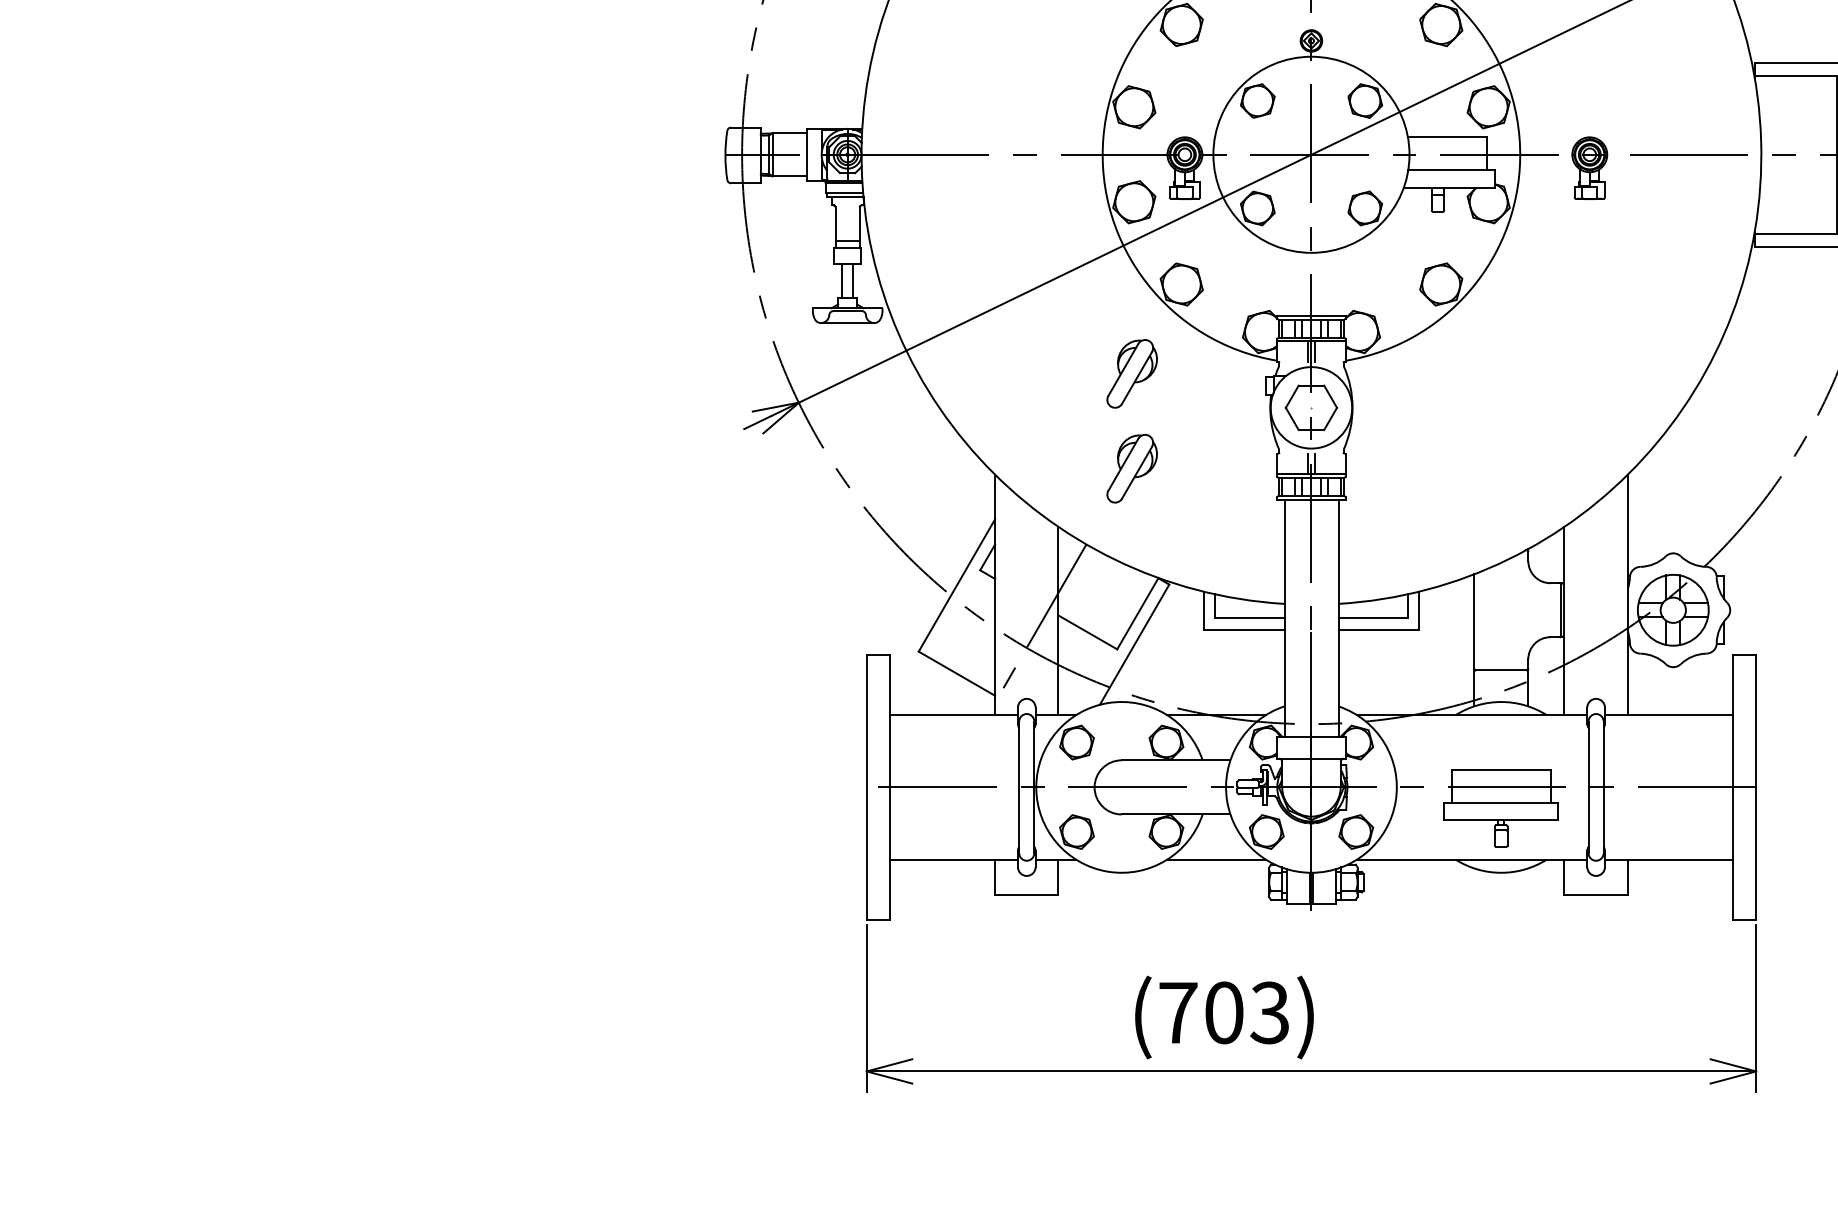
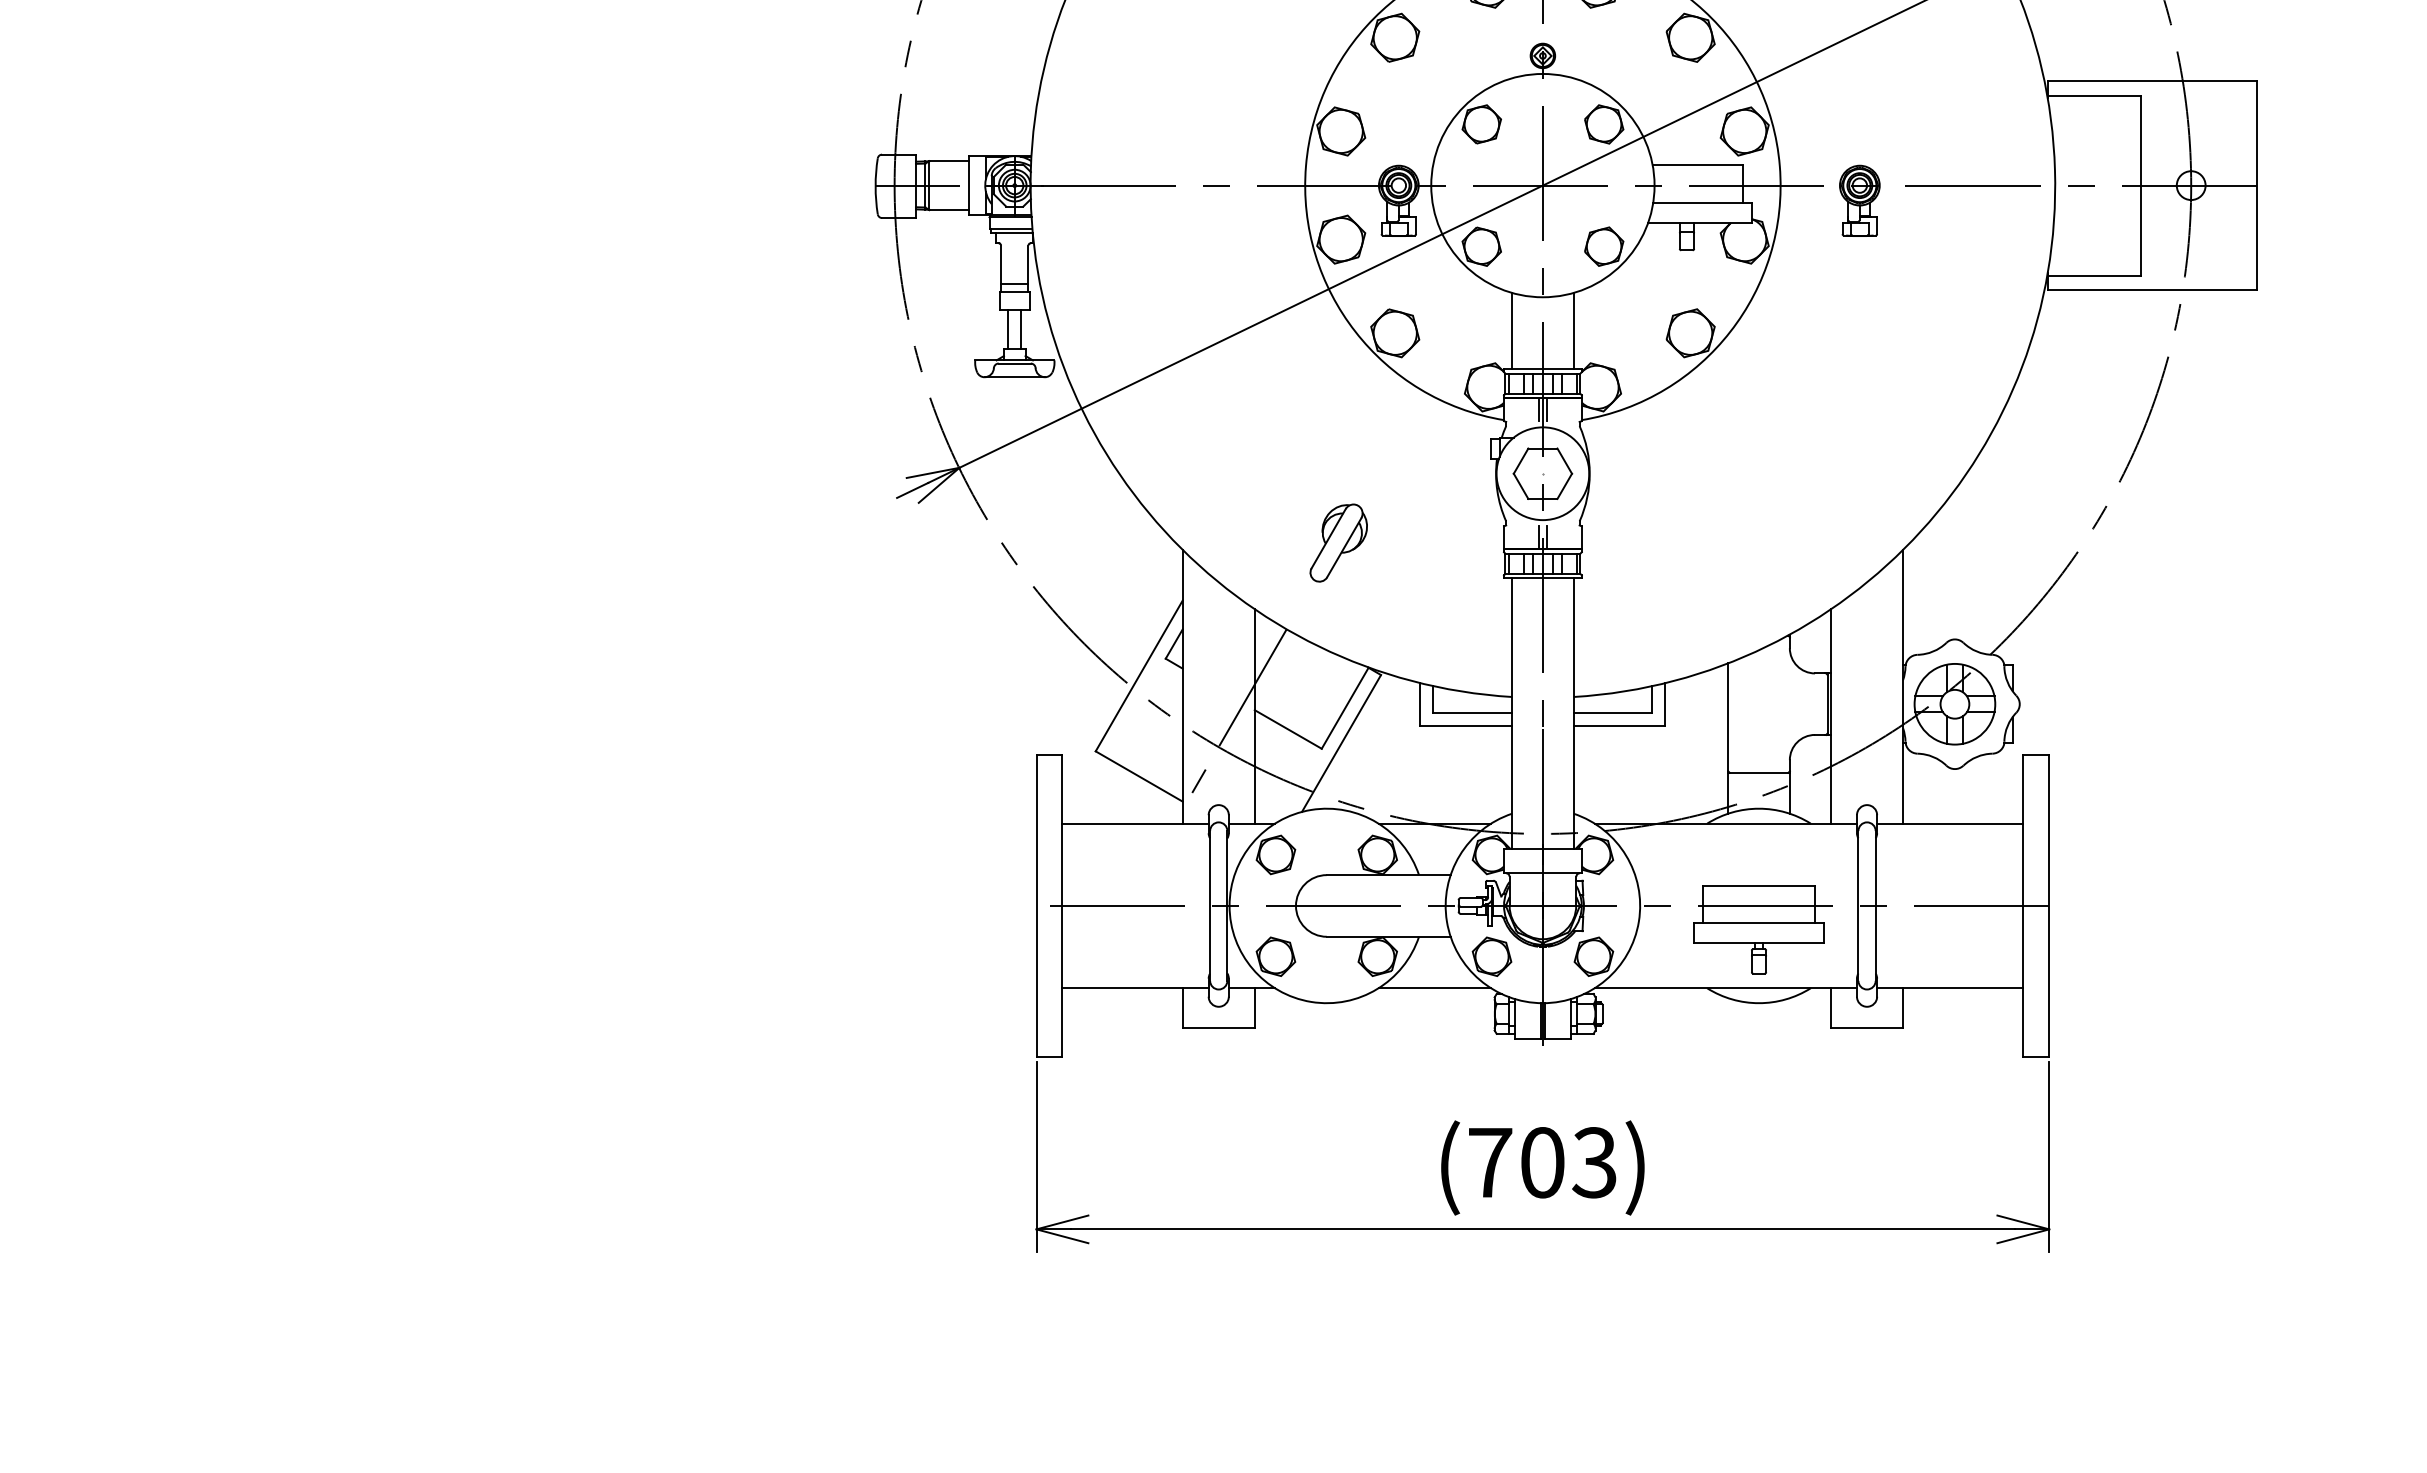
line: (1284, 282) -> (1512, 330), added
line: (1338, 282) -> (1573, 330), added
part: (1131, 373) -> (1338, 434), removed
text: (1224, 1017) -> (1542, 1167), moved

